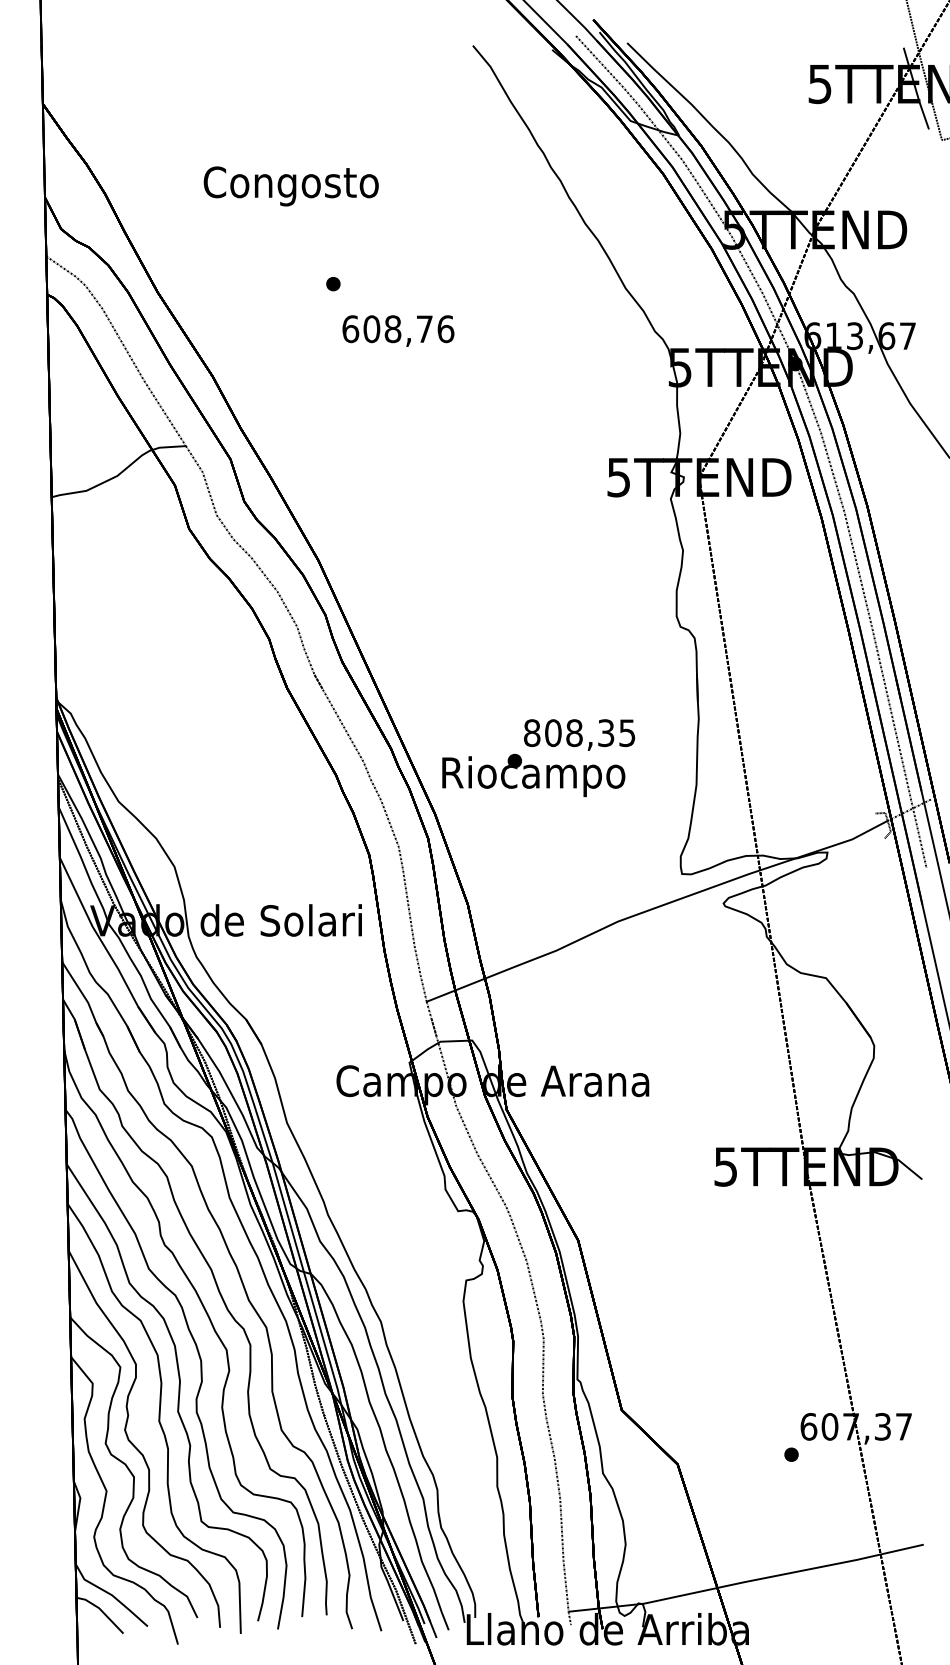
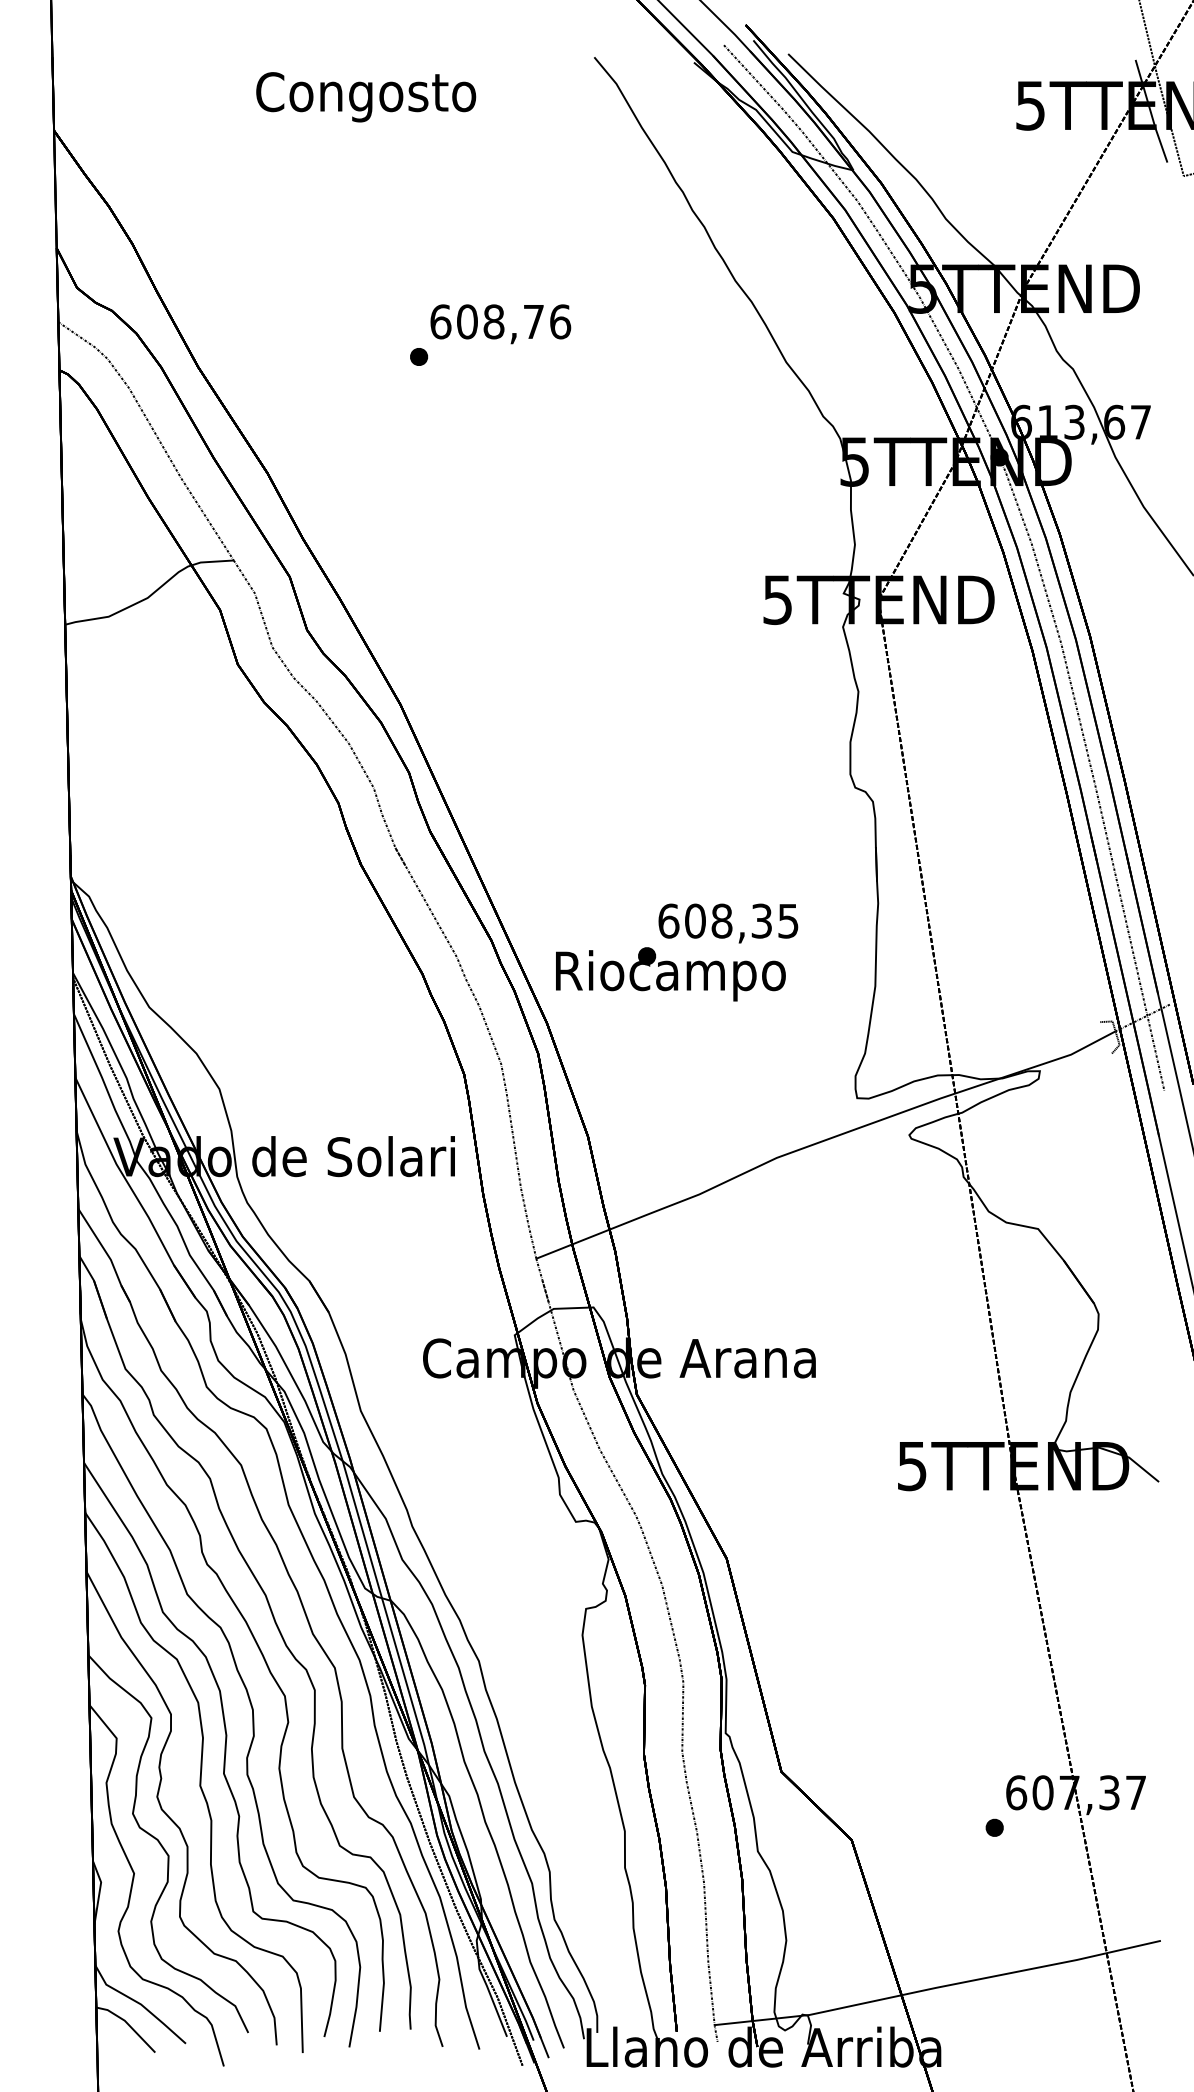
text: (290, 186) -> (365, 97), moved
text: (398, 330) -> (500, 323), moved
text: (532, 732) -> (669, 920), 808,35 -> 608,35

